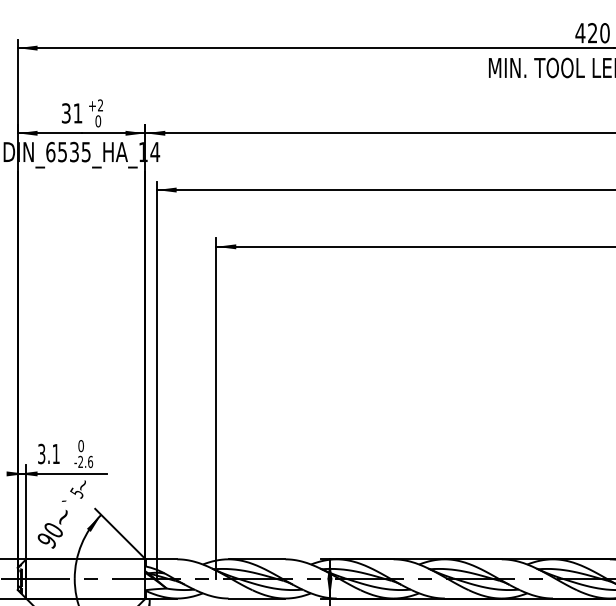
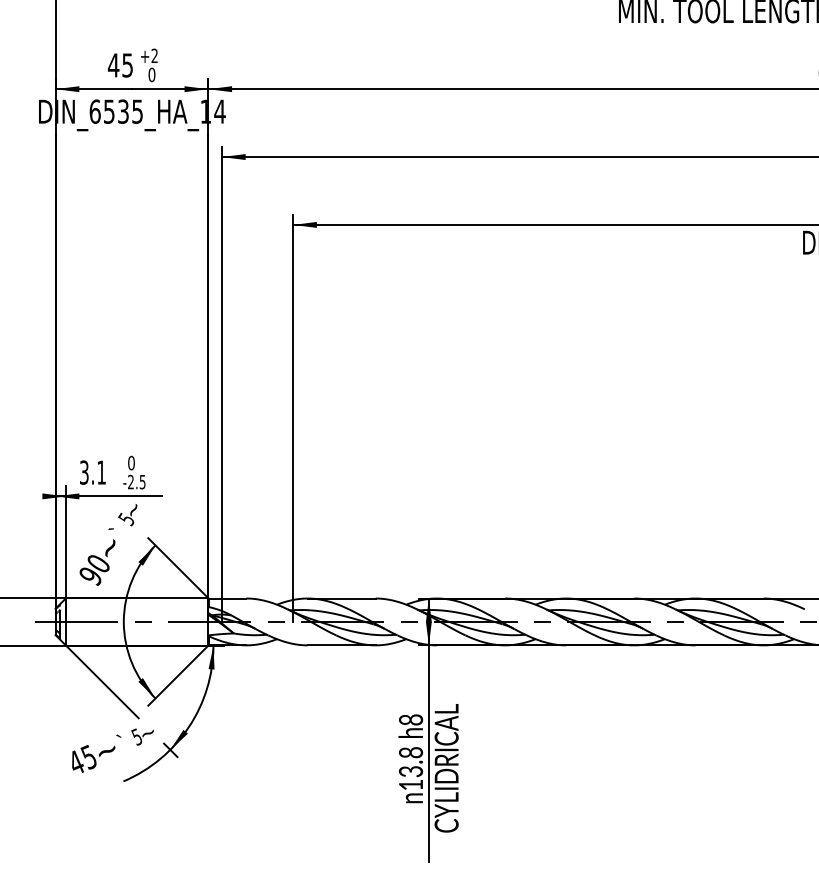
text: (71, 113) -> (119, 65), 31 -> 45
text: (90, 461) -> (142, 481), -2.6 -> -2.5

